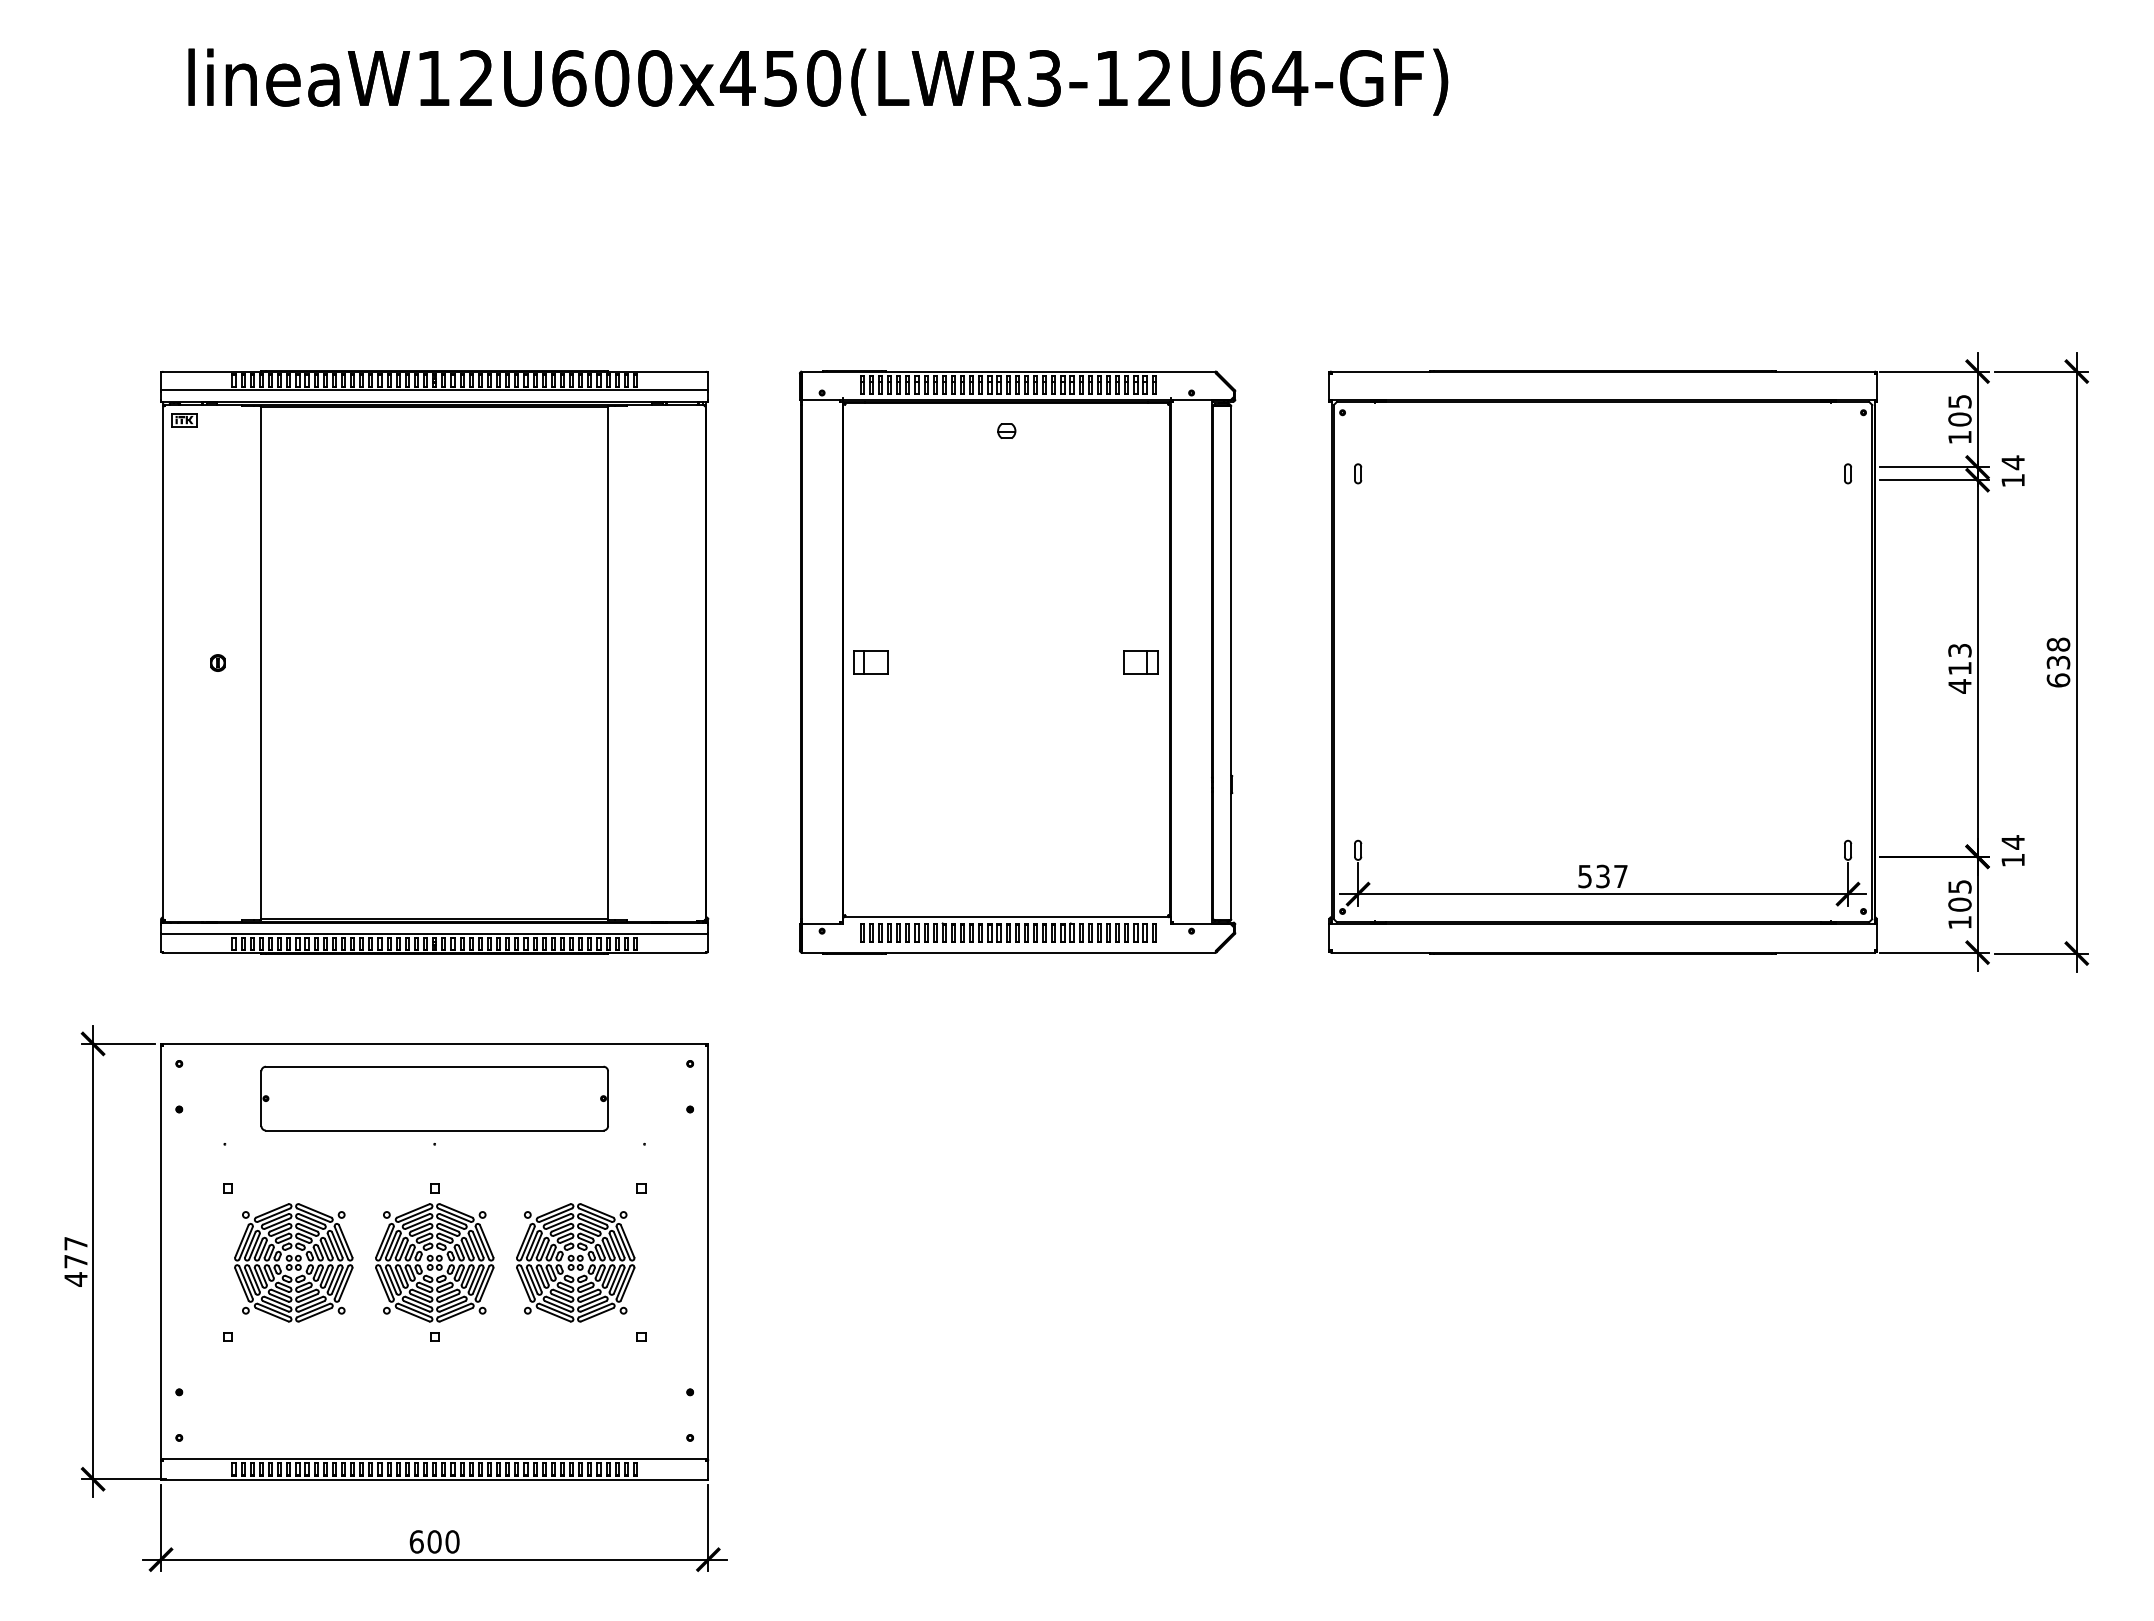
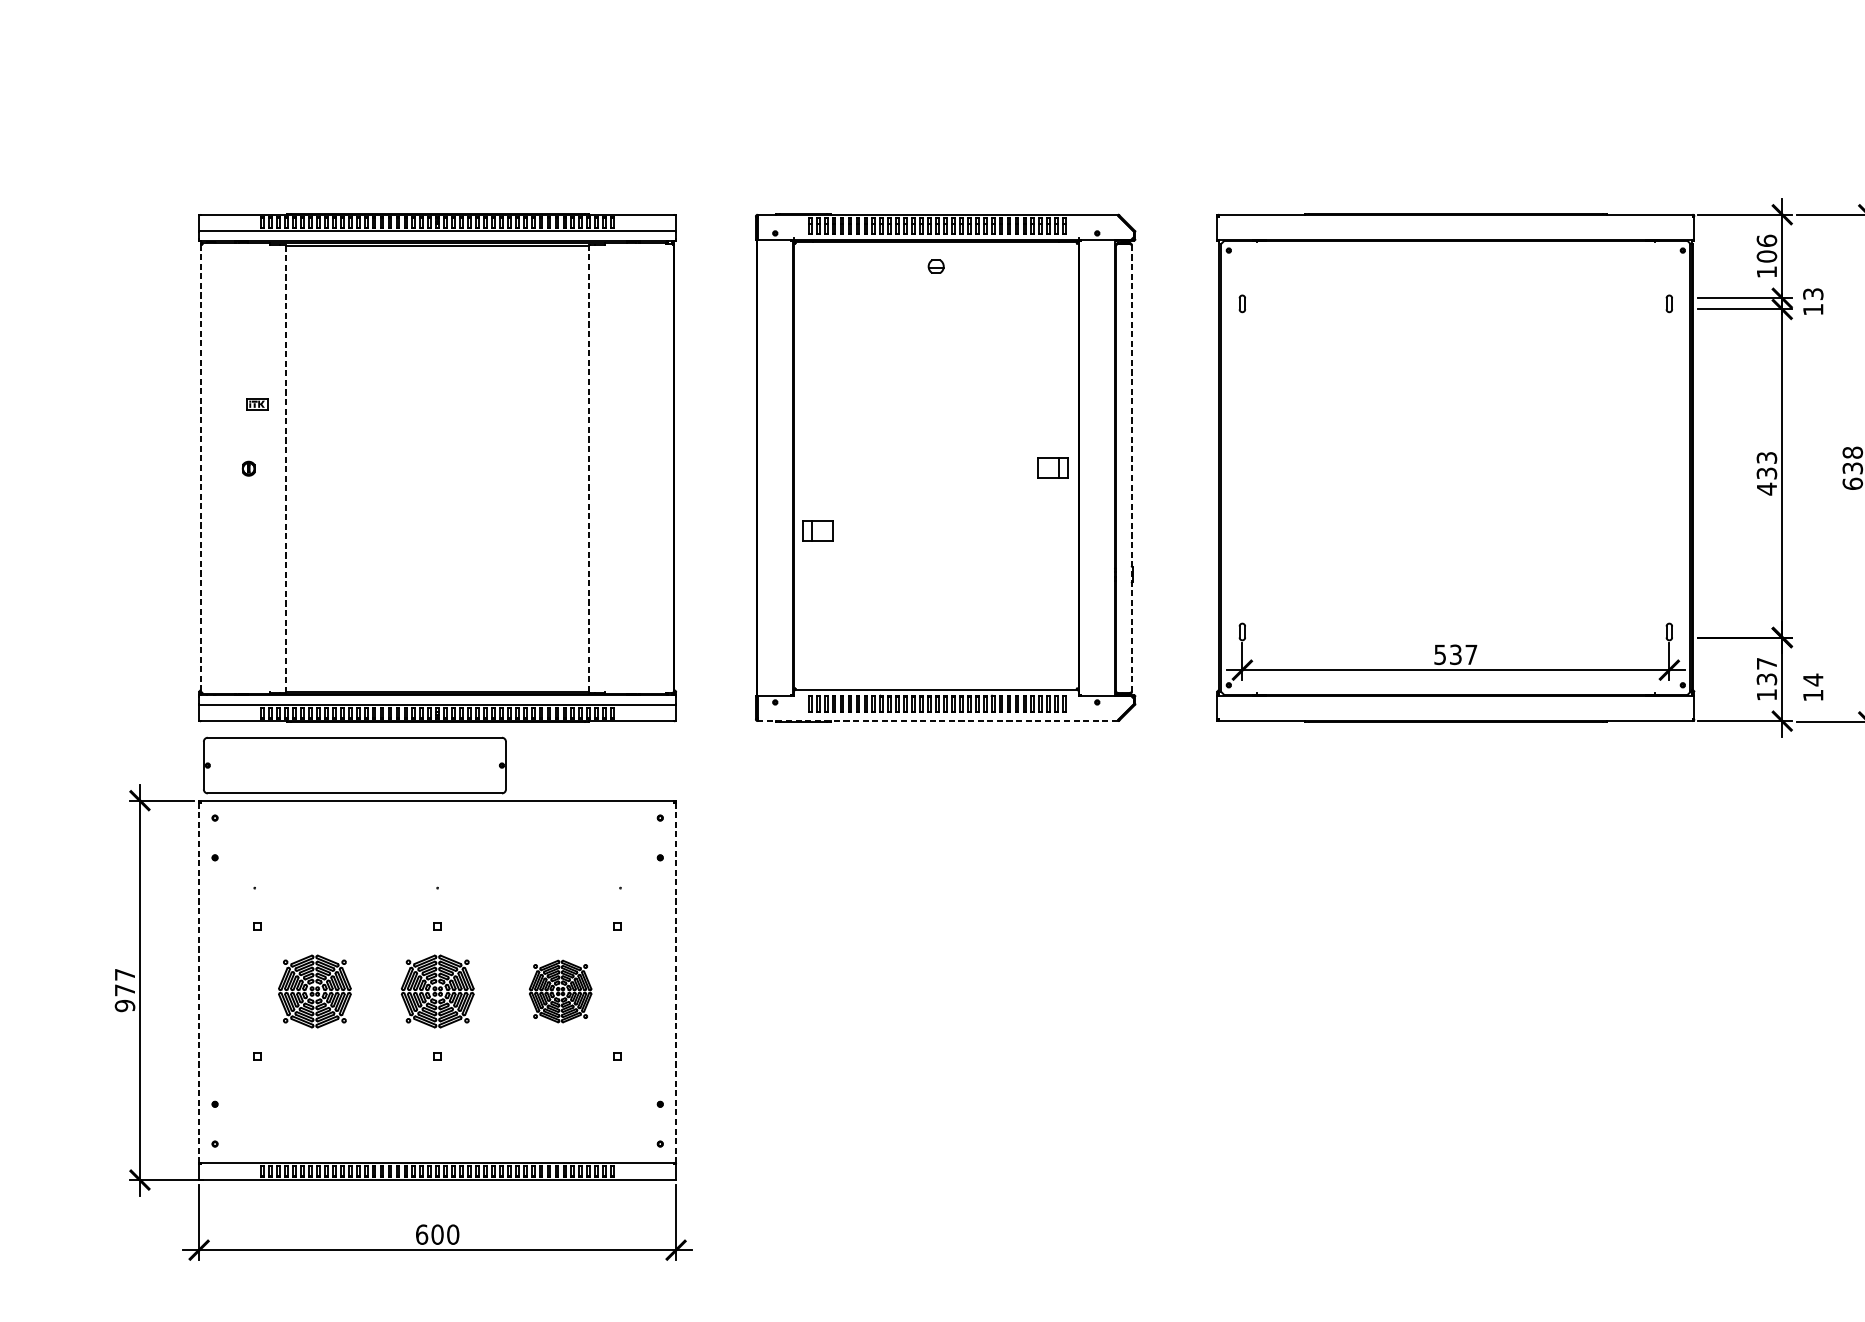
text: (1959, 401) -> (1766, 240), 105 -> 106
part: (184, 420) -> (257, 404), moved
text: (2012, 462) -> (1812, 293), 14 -> 13
line: (260, 662) -> (285, 468), solid -> dashed
part: (870, 662) -> (817, 531), moved
line: (1231, 662) -> (1132, 468), solid -> dashed
line: (163, 663) -> (201, 469), solid -> dashed
line: (608, 663) -> (589, 469), solid -> dashed
text: (1959, 668) -> (1766, 473), 413 -> 433
text: (2012, 850) -> (1812, 687), moved
text: (1959, 895) -> (1766, 671), 105 -> 137
line: (1008, 952) -> (937, 721), solid -> dashed
part: (434, 1098) -> (354, 765), moved
line: (161, 1252) -> (199, 982), solid -> dashed
line: (708, 1253) -> (676, 983), solid -> dashed
part: (293, 1262) -> (314, 991), size x0.7
part: (434, 1262) -> (437, 991), size x0.7
part: (575, 1262) -> (560, 991), size x0.6
text: (75, 1279) -> (124, 1005), 477 -> 977

